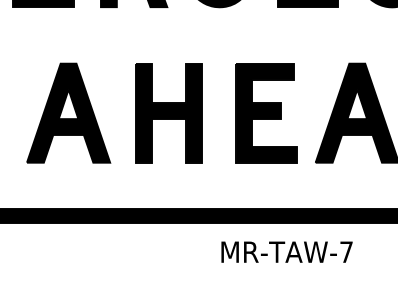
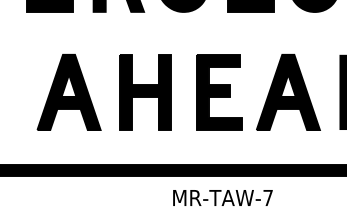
text: (286, 251) -> (222, 197), moved

